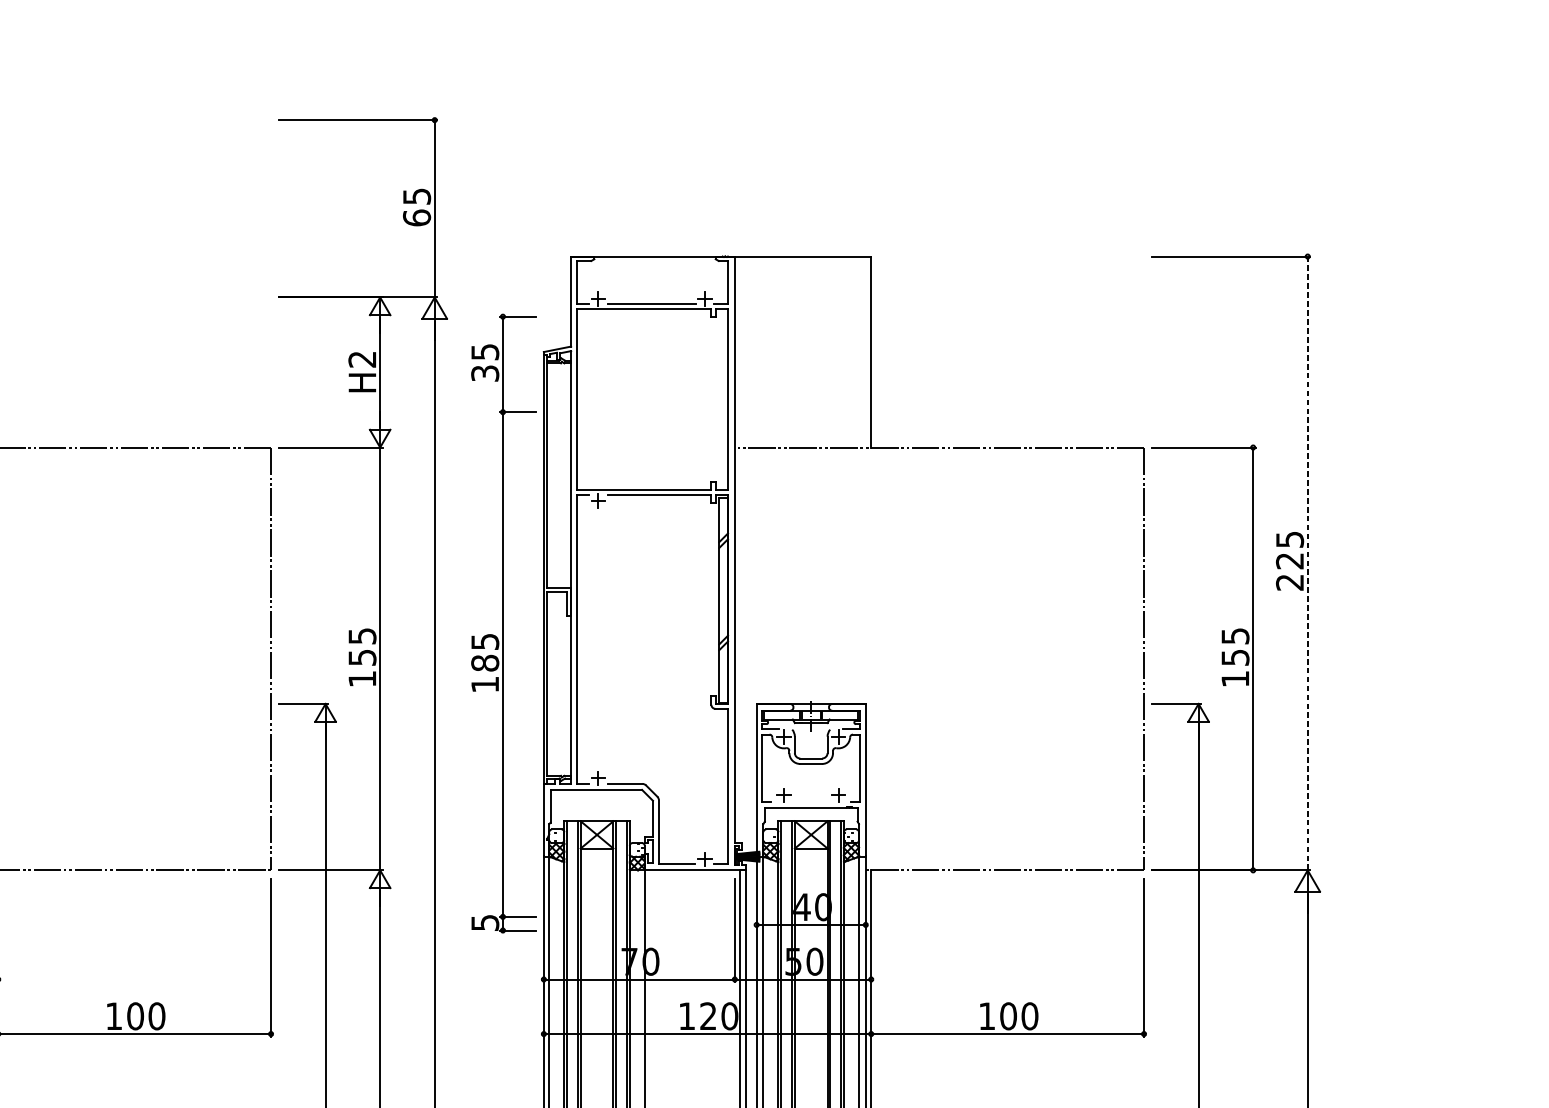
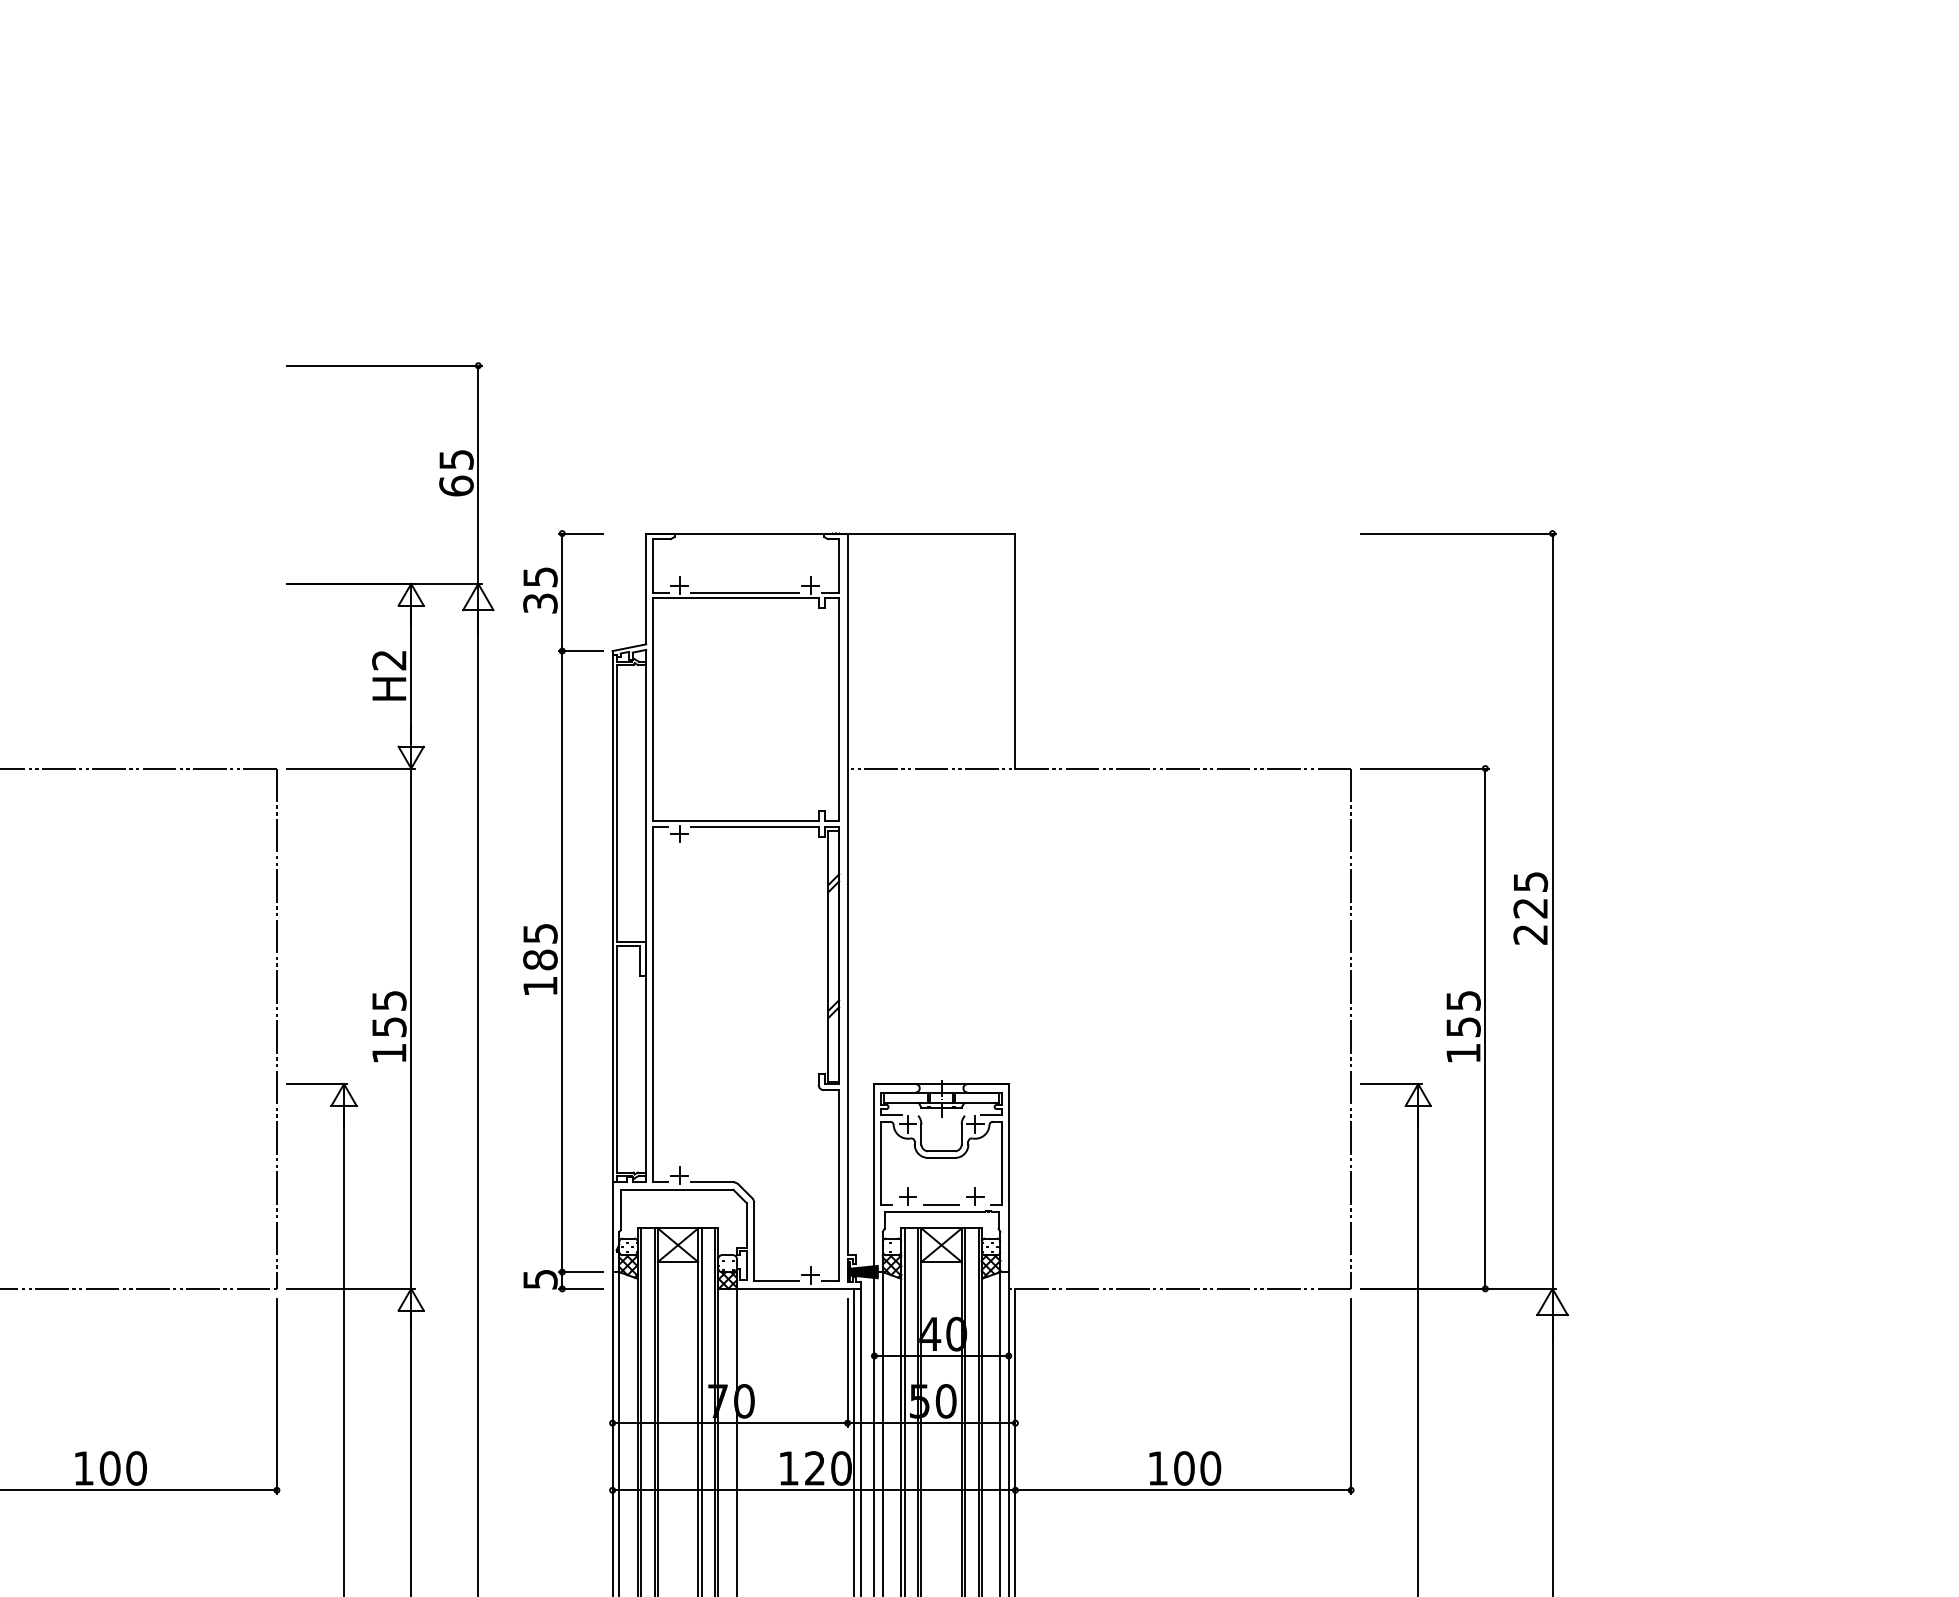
line: (1307, 563) -> (1552, 911), dashed -> solid
part: (503, 623) -> (563, 911), moved
line: (811, 802) -> (941, 1205), added

